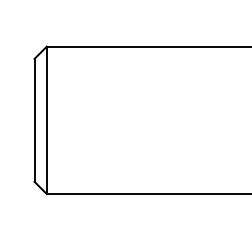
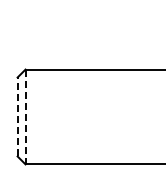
line: (34, 119) -> (17, 116), solid -> dashed
line: (46, 121) -> (25, 117), solid -> dashed

